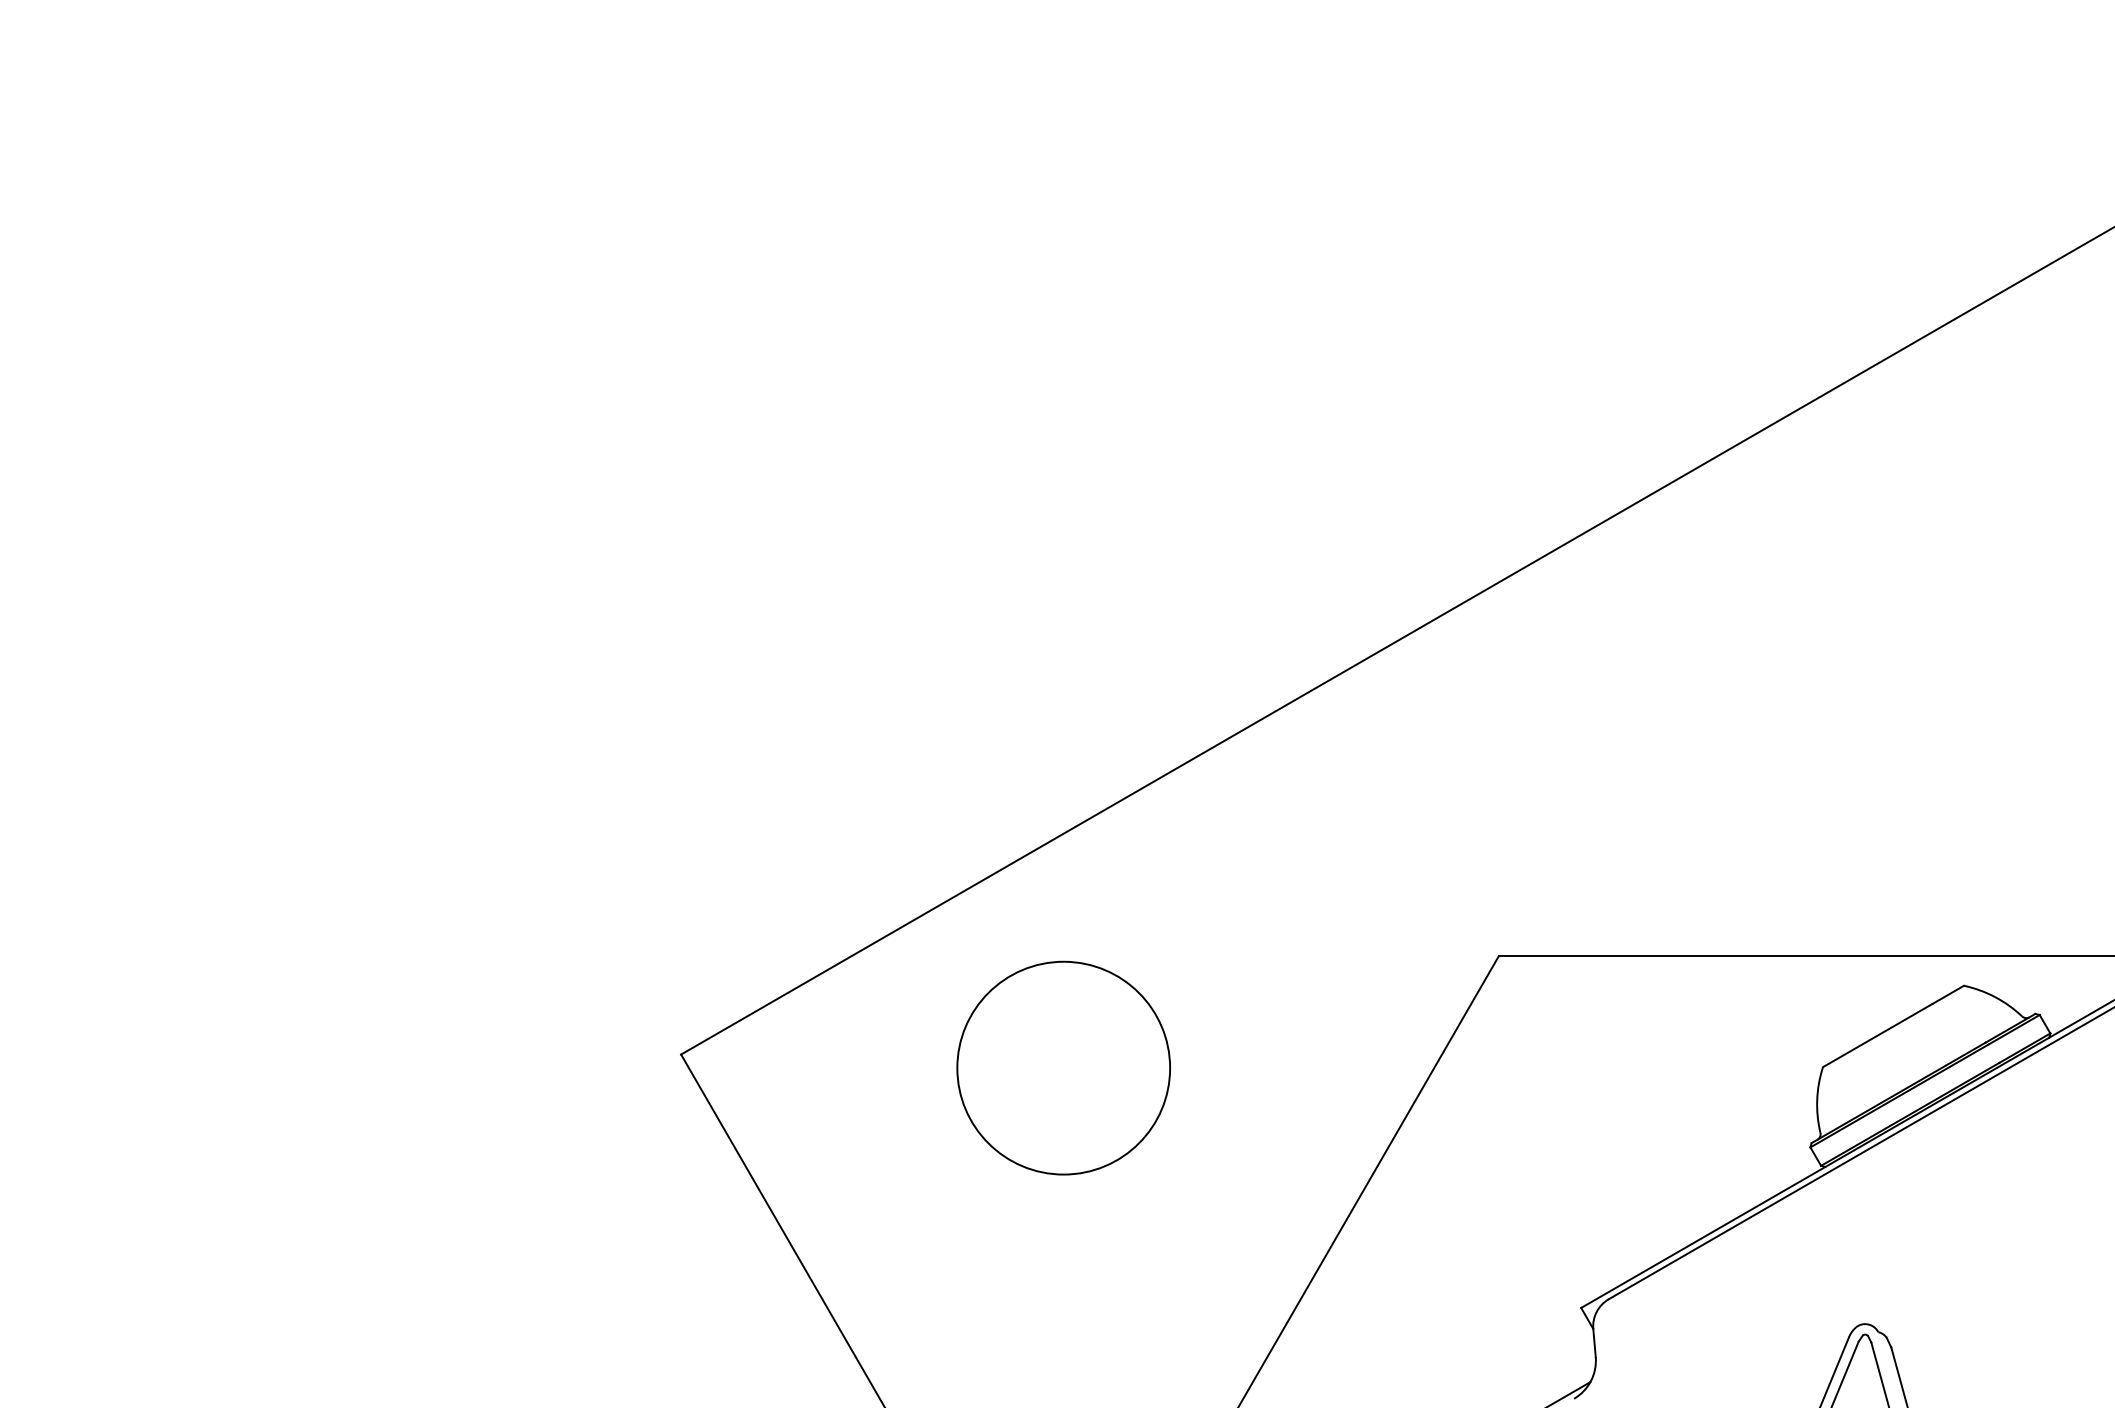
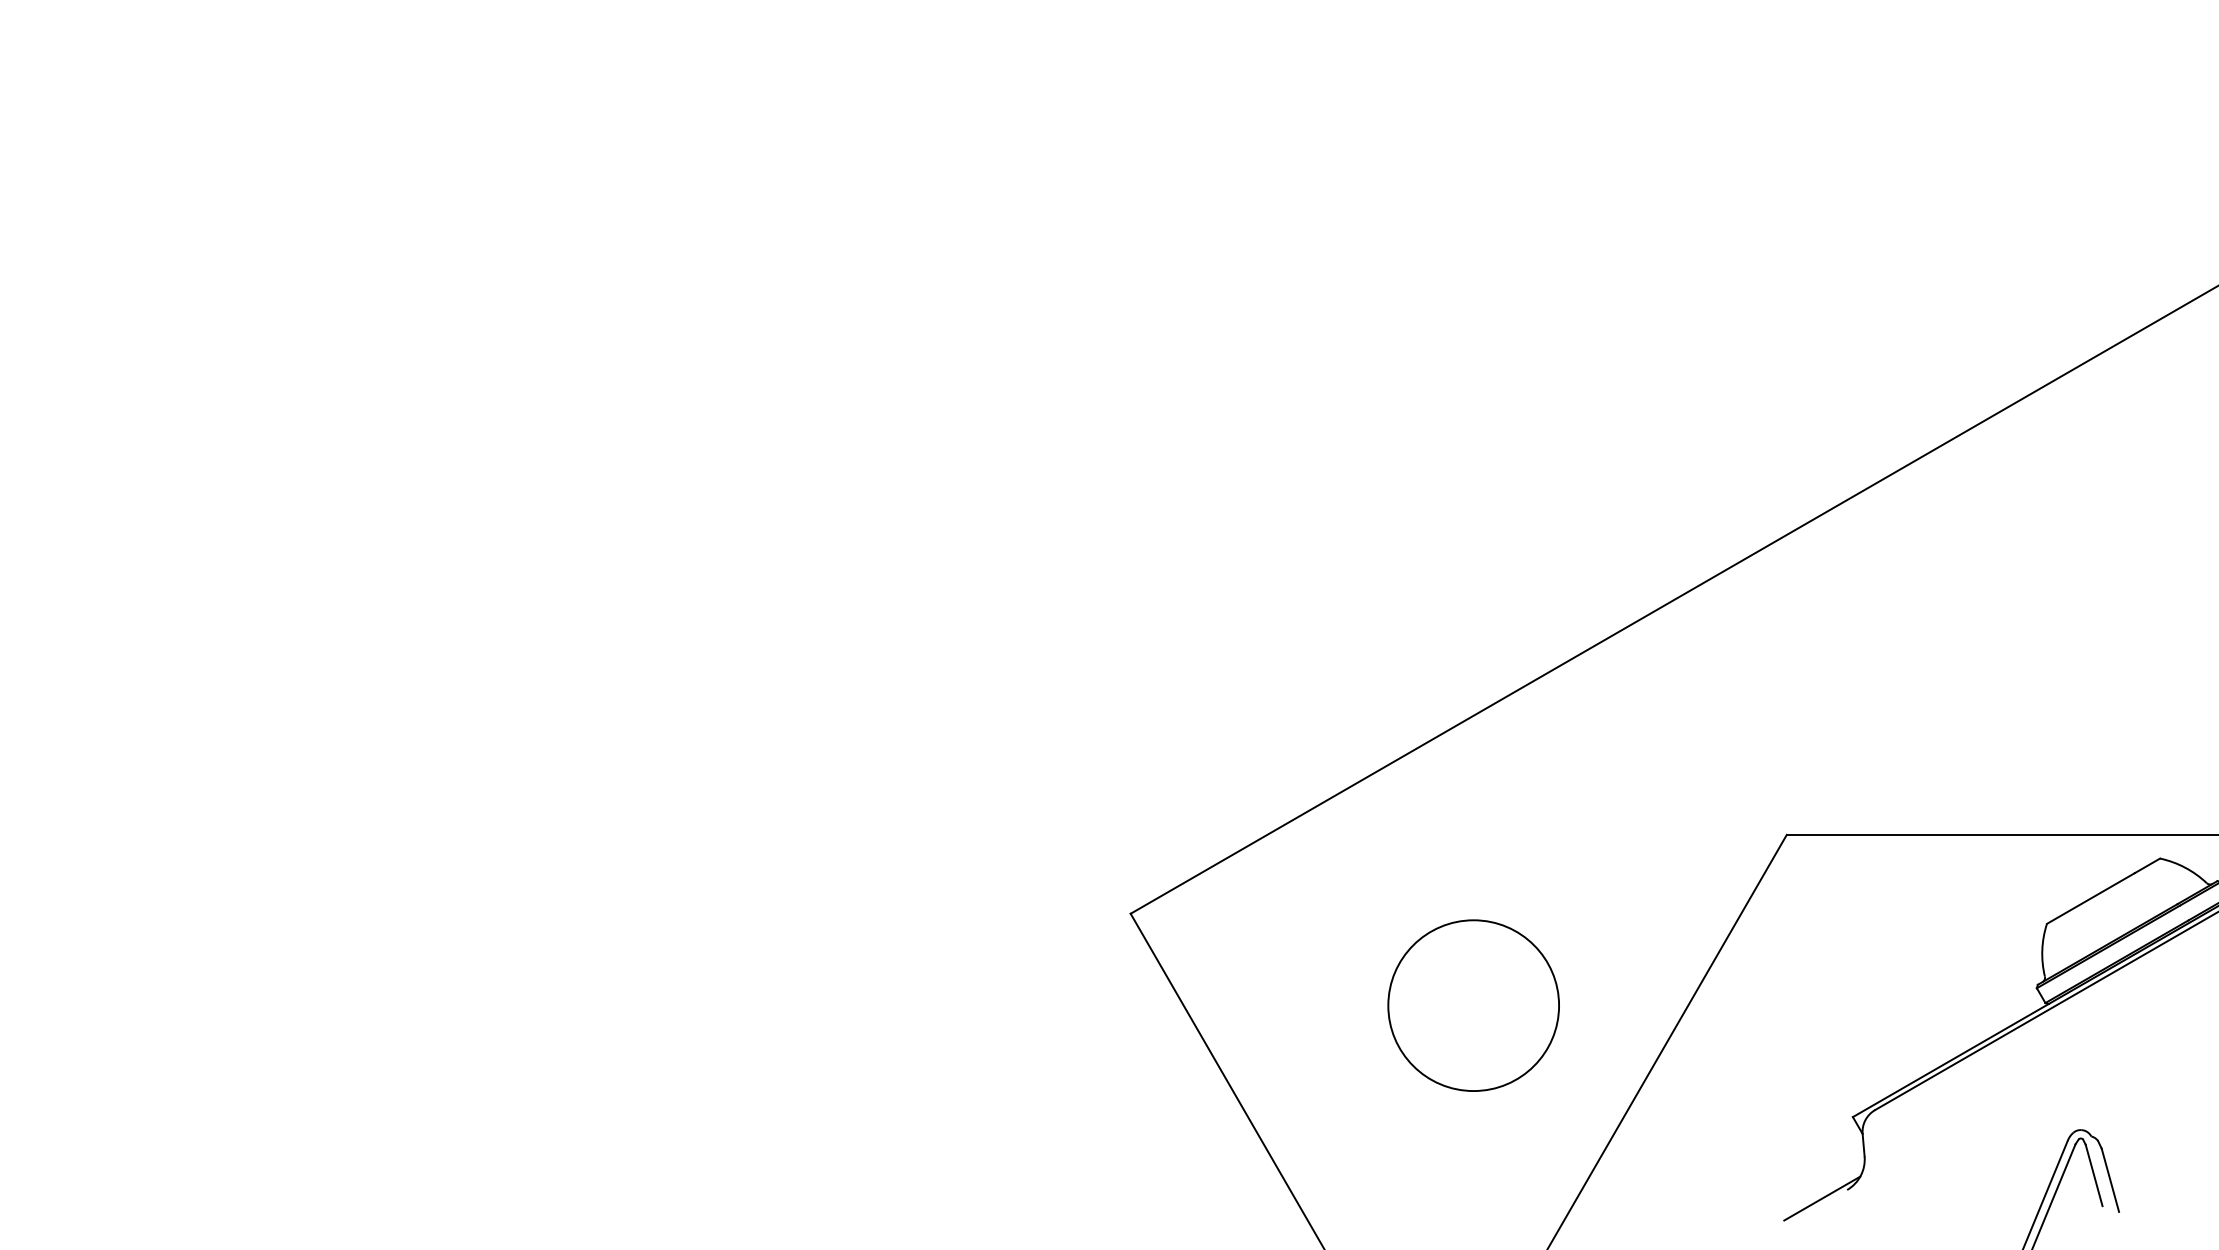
circle: (1063, 1067) -> (1473, 1005), moved

